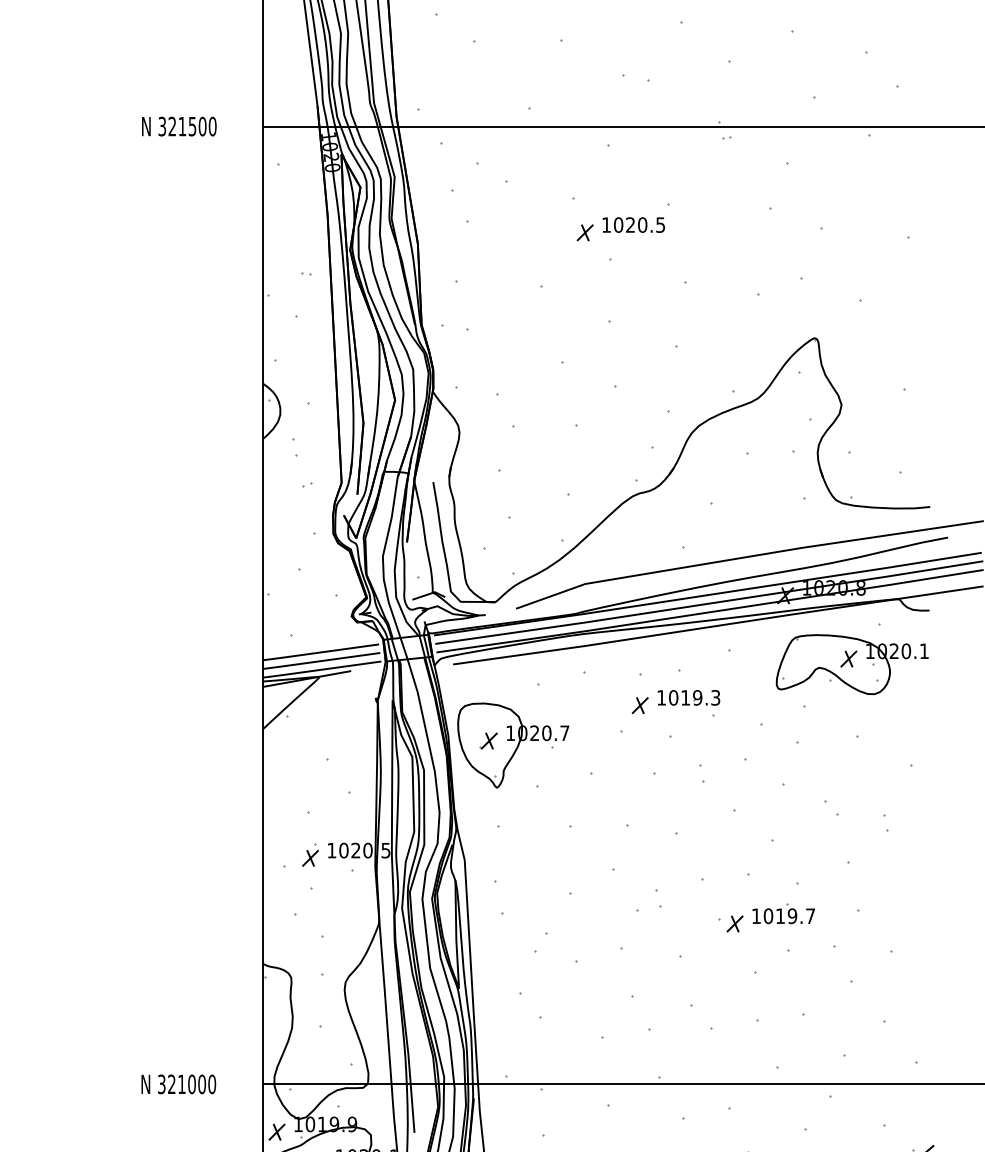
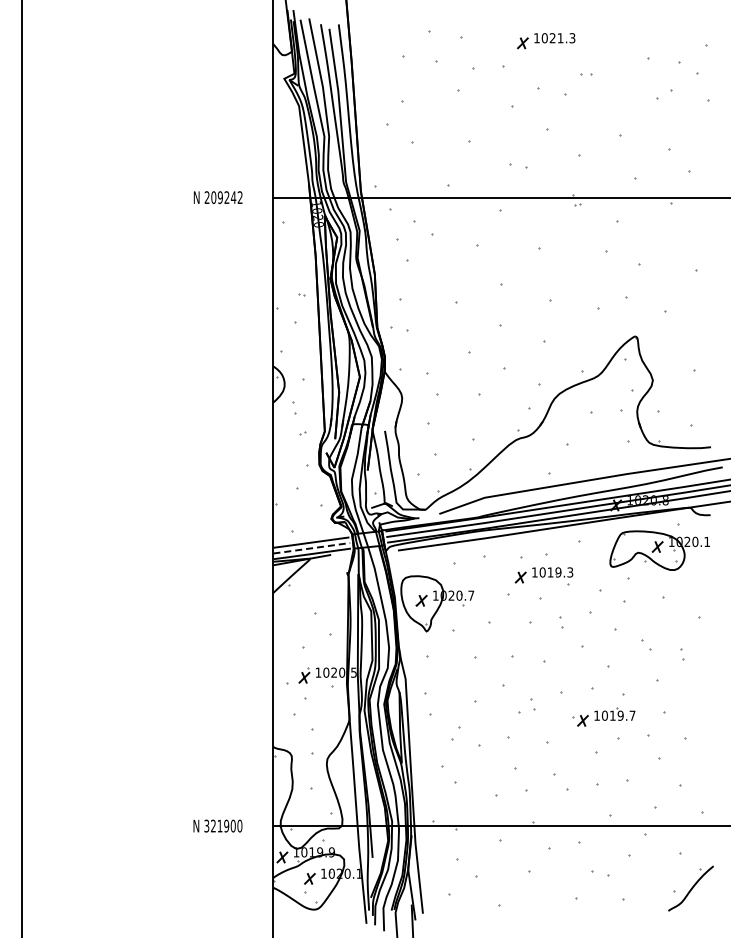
text: (187, 126) -> (223, 197), 321500 -> 209242
part: (619, 230) -> (507, 265), removed
line: (321, 661) -> (311, 548), solid -> dashed
text: (191, 1084) -> (226, 826), 321000 -> 321900

